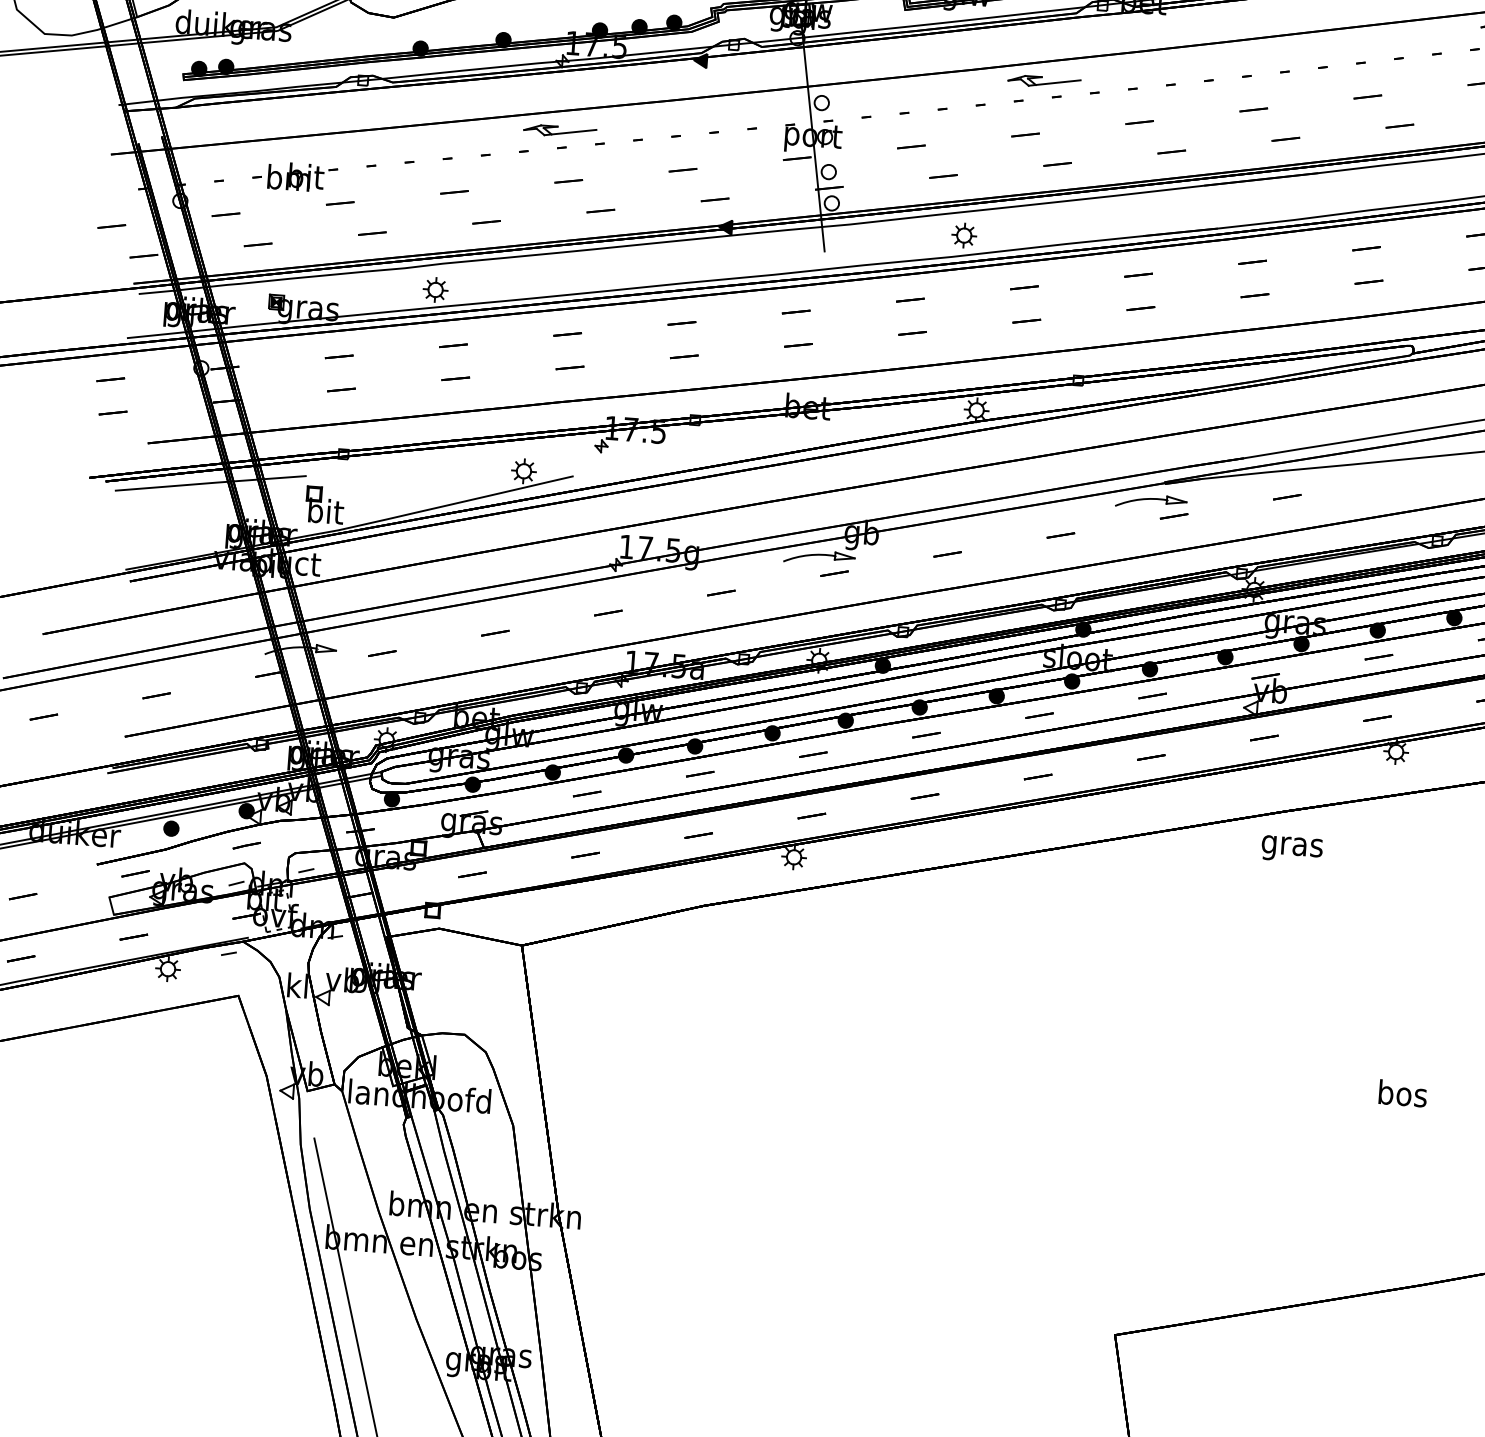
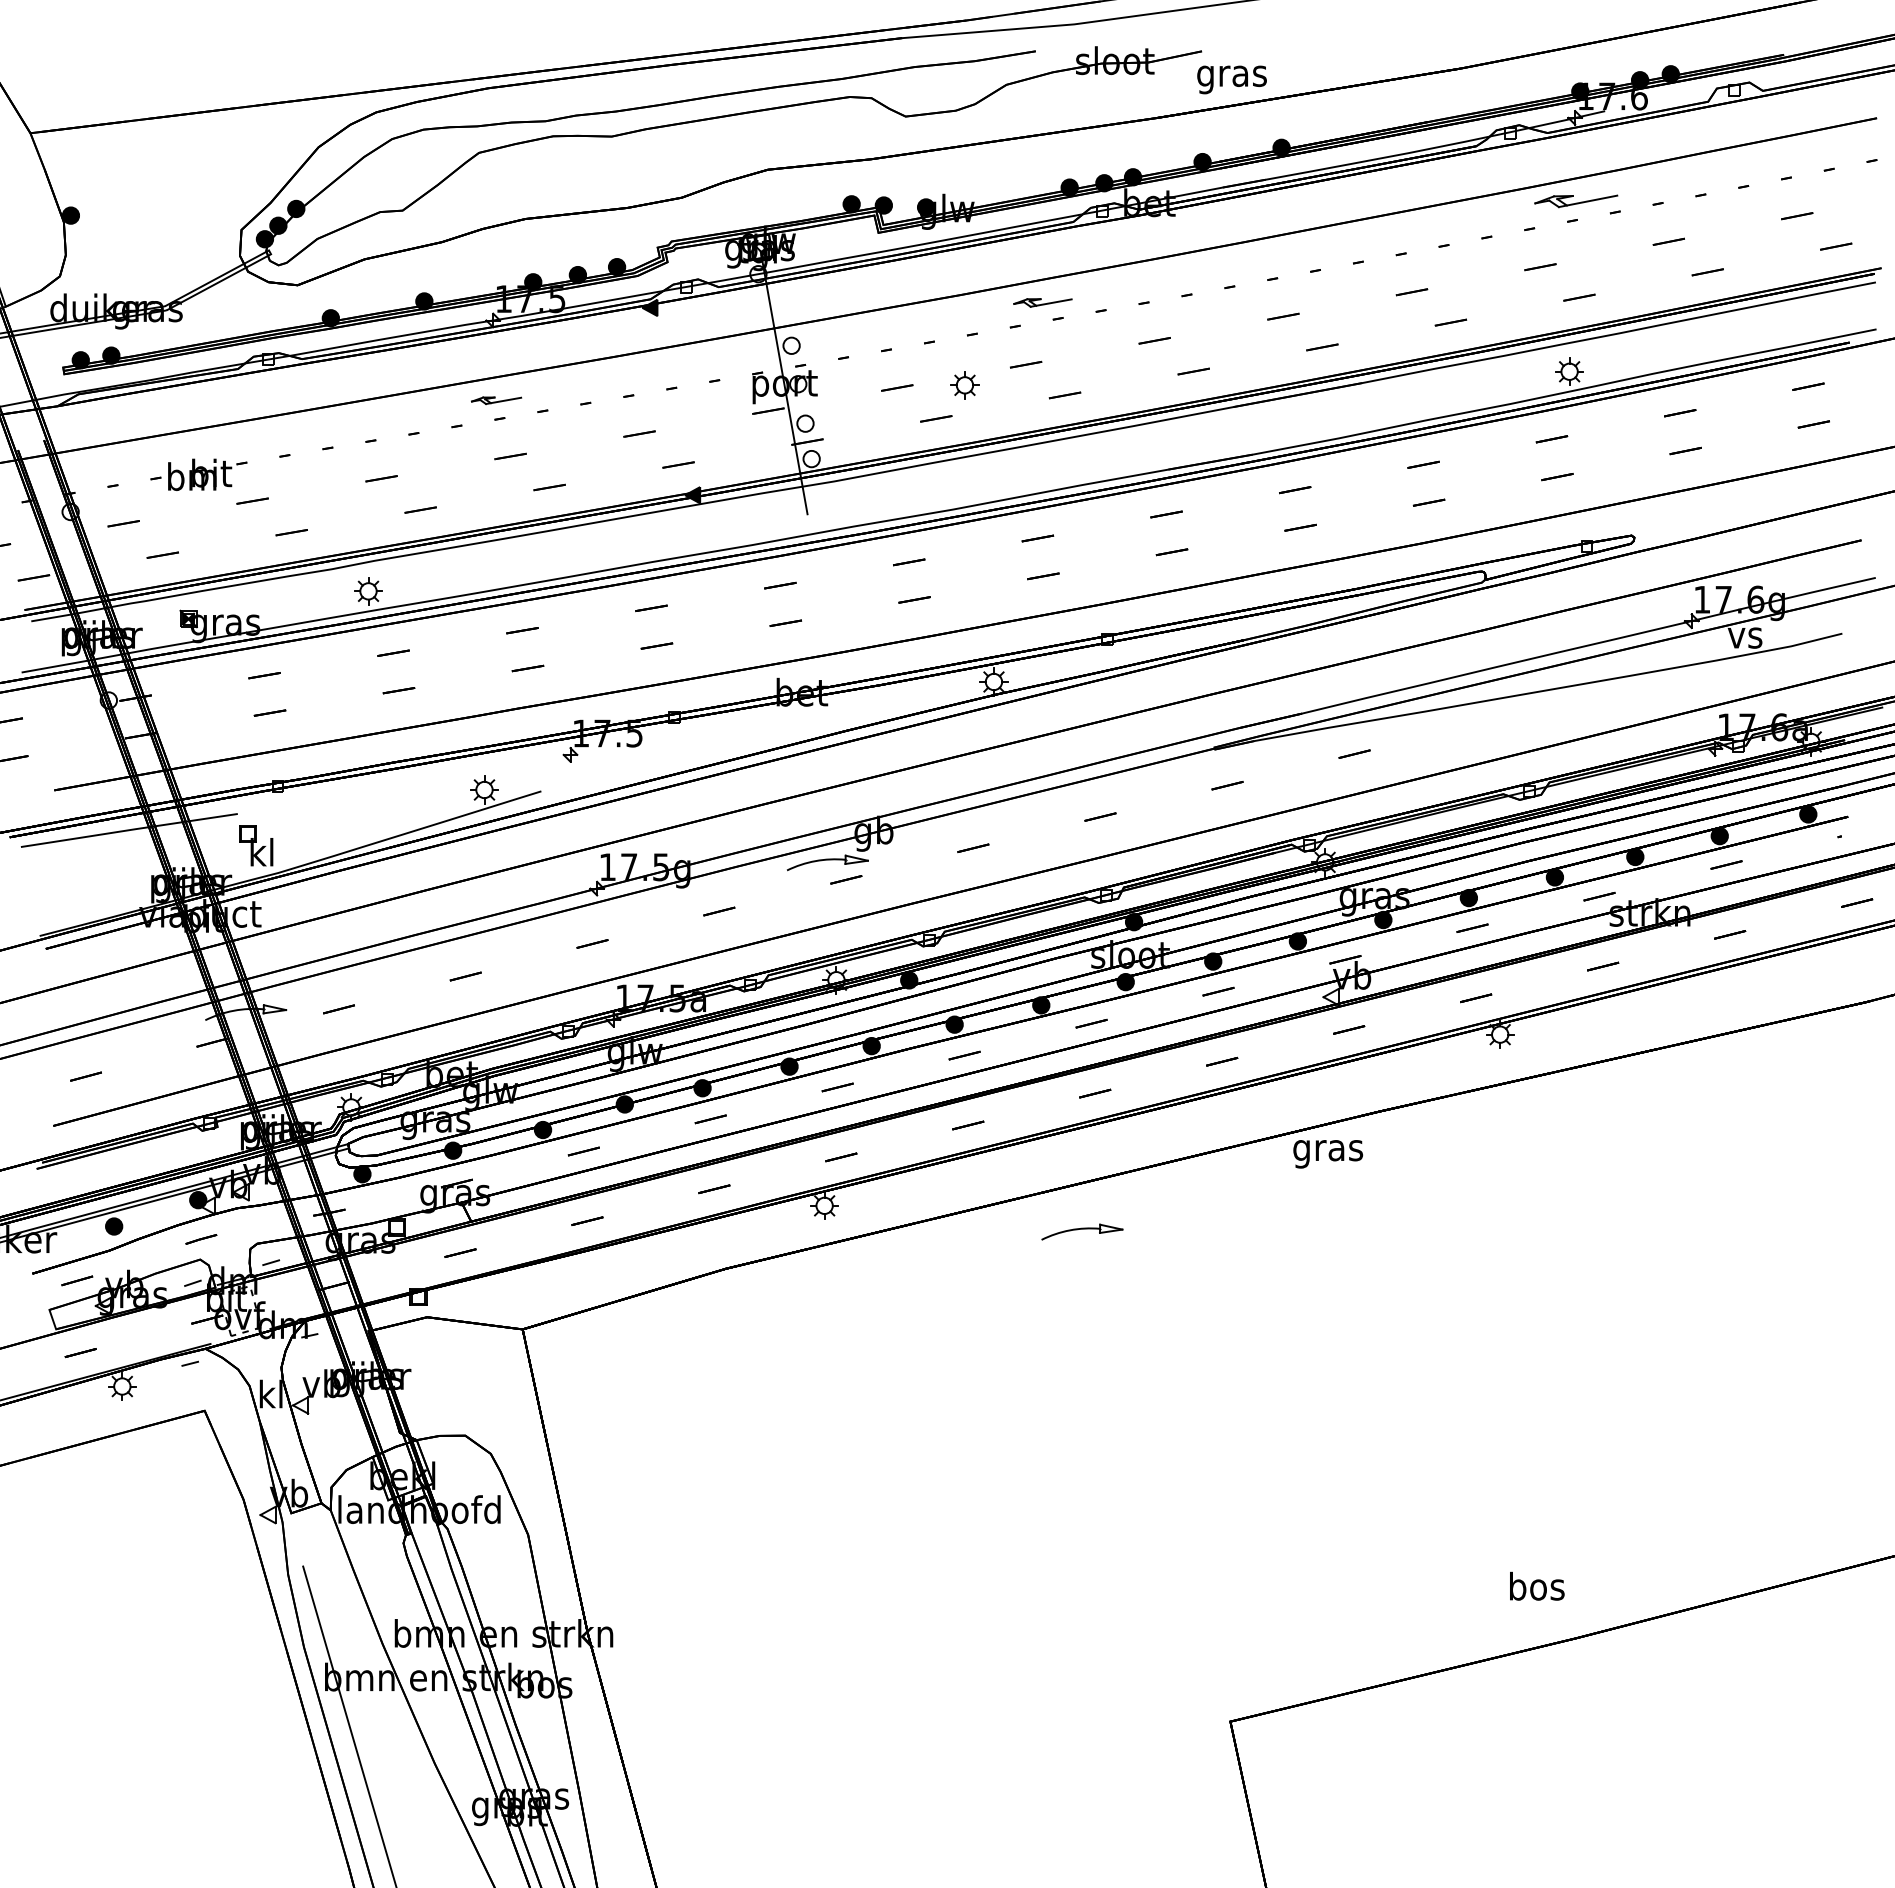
part: (1044, 81) -> (1042, 302), size x0.7
part: (560, 131) -> (496, 400), size x0.6
part: (963, 235) -> (964, 385), moved
part: (1151, 501) -> (1082, 1231), moved
text: (326, 511) -> (263, 852), bit -> kl
text: (1292, 849) -> (1328, 1154), moved
text: (1403, 1092) -> (1537, 1585), moved

